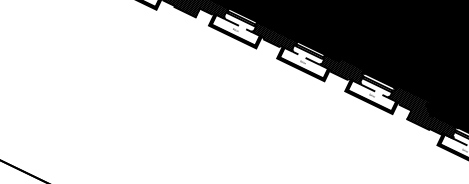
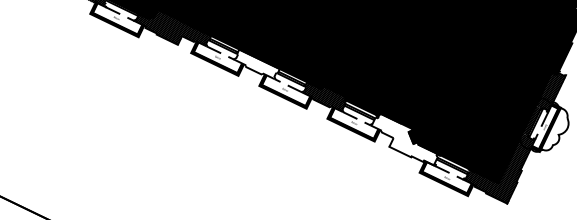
hatch: (274, 36) -> (256, 64), removed
hatch: (423, 105) -> (405, 133), removed

